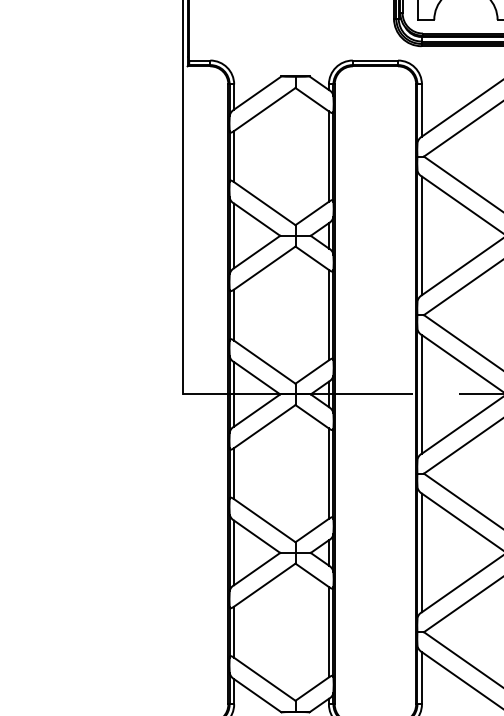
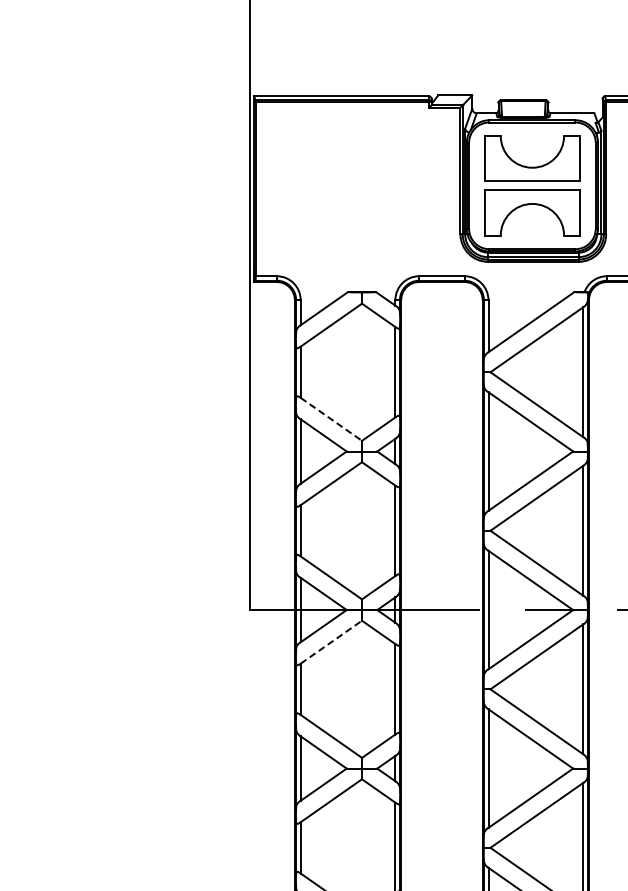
line: (265, 203) -> (331, 419), solid -> dashed
line: (265, 425) -> (331, 641), solid -> dashed

